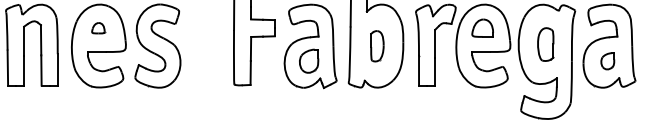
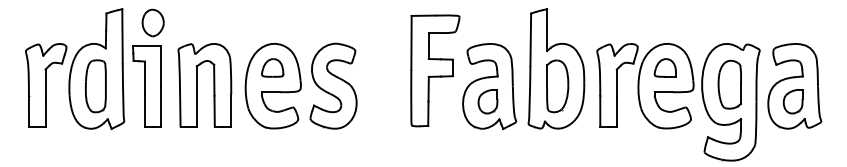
part: (98, 27) -> (272, 67), size x1.67
part: (545, 44) -> (729, 84), size x1.43
part: (377, 46) -> (557, 86), size x1.67
part: (607, 61) -> (792, 101), size x1.43

